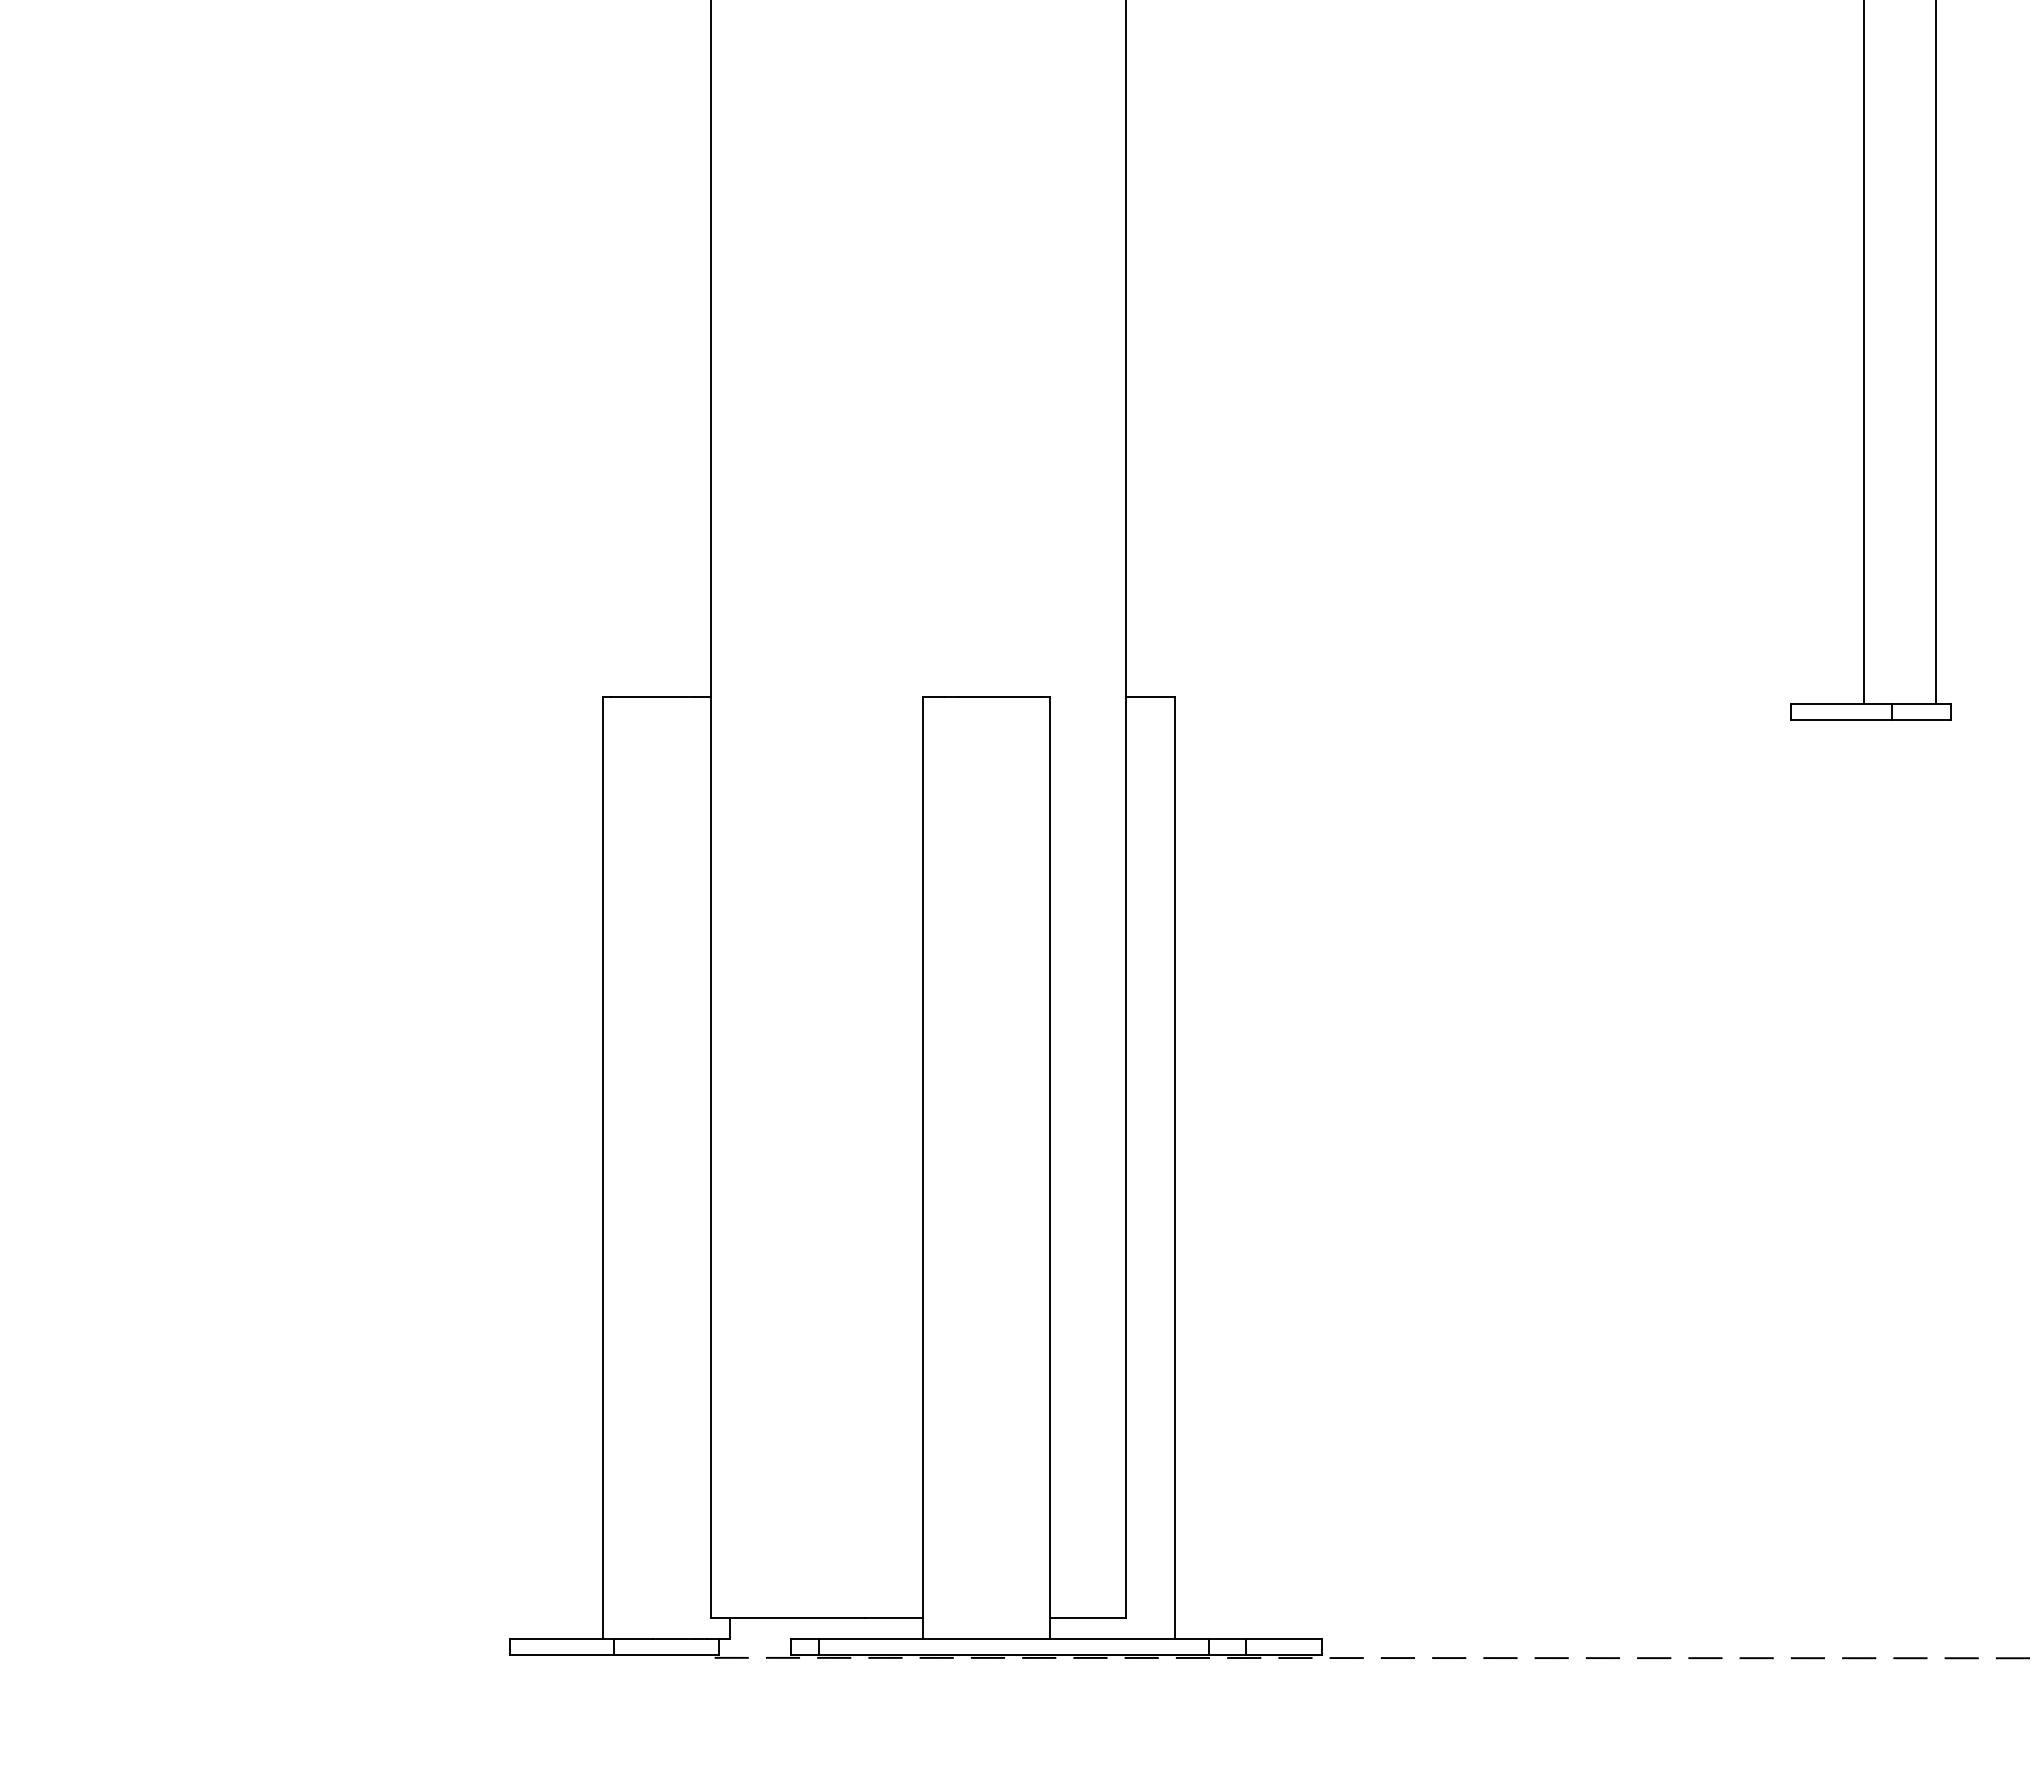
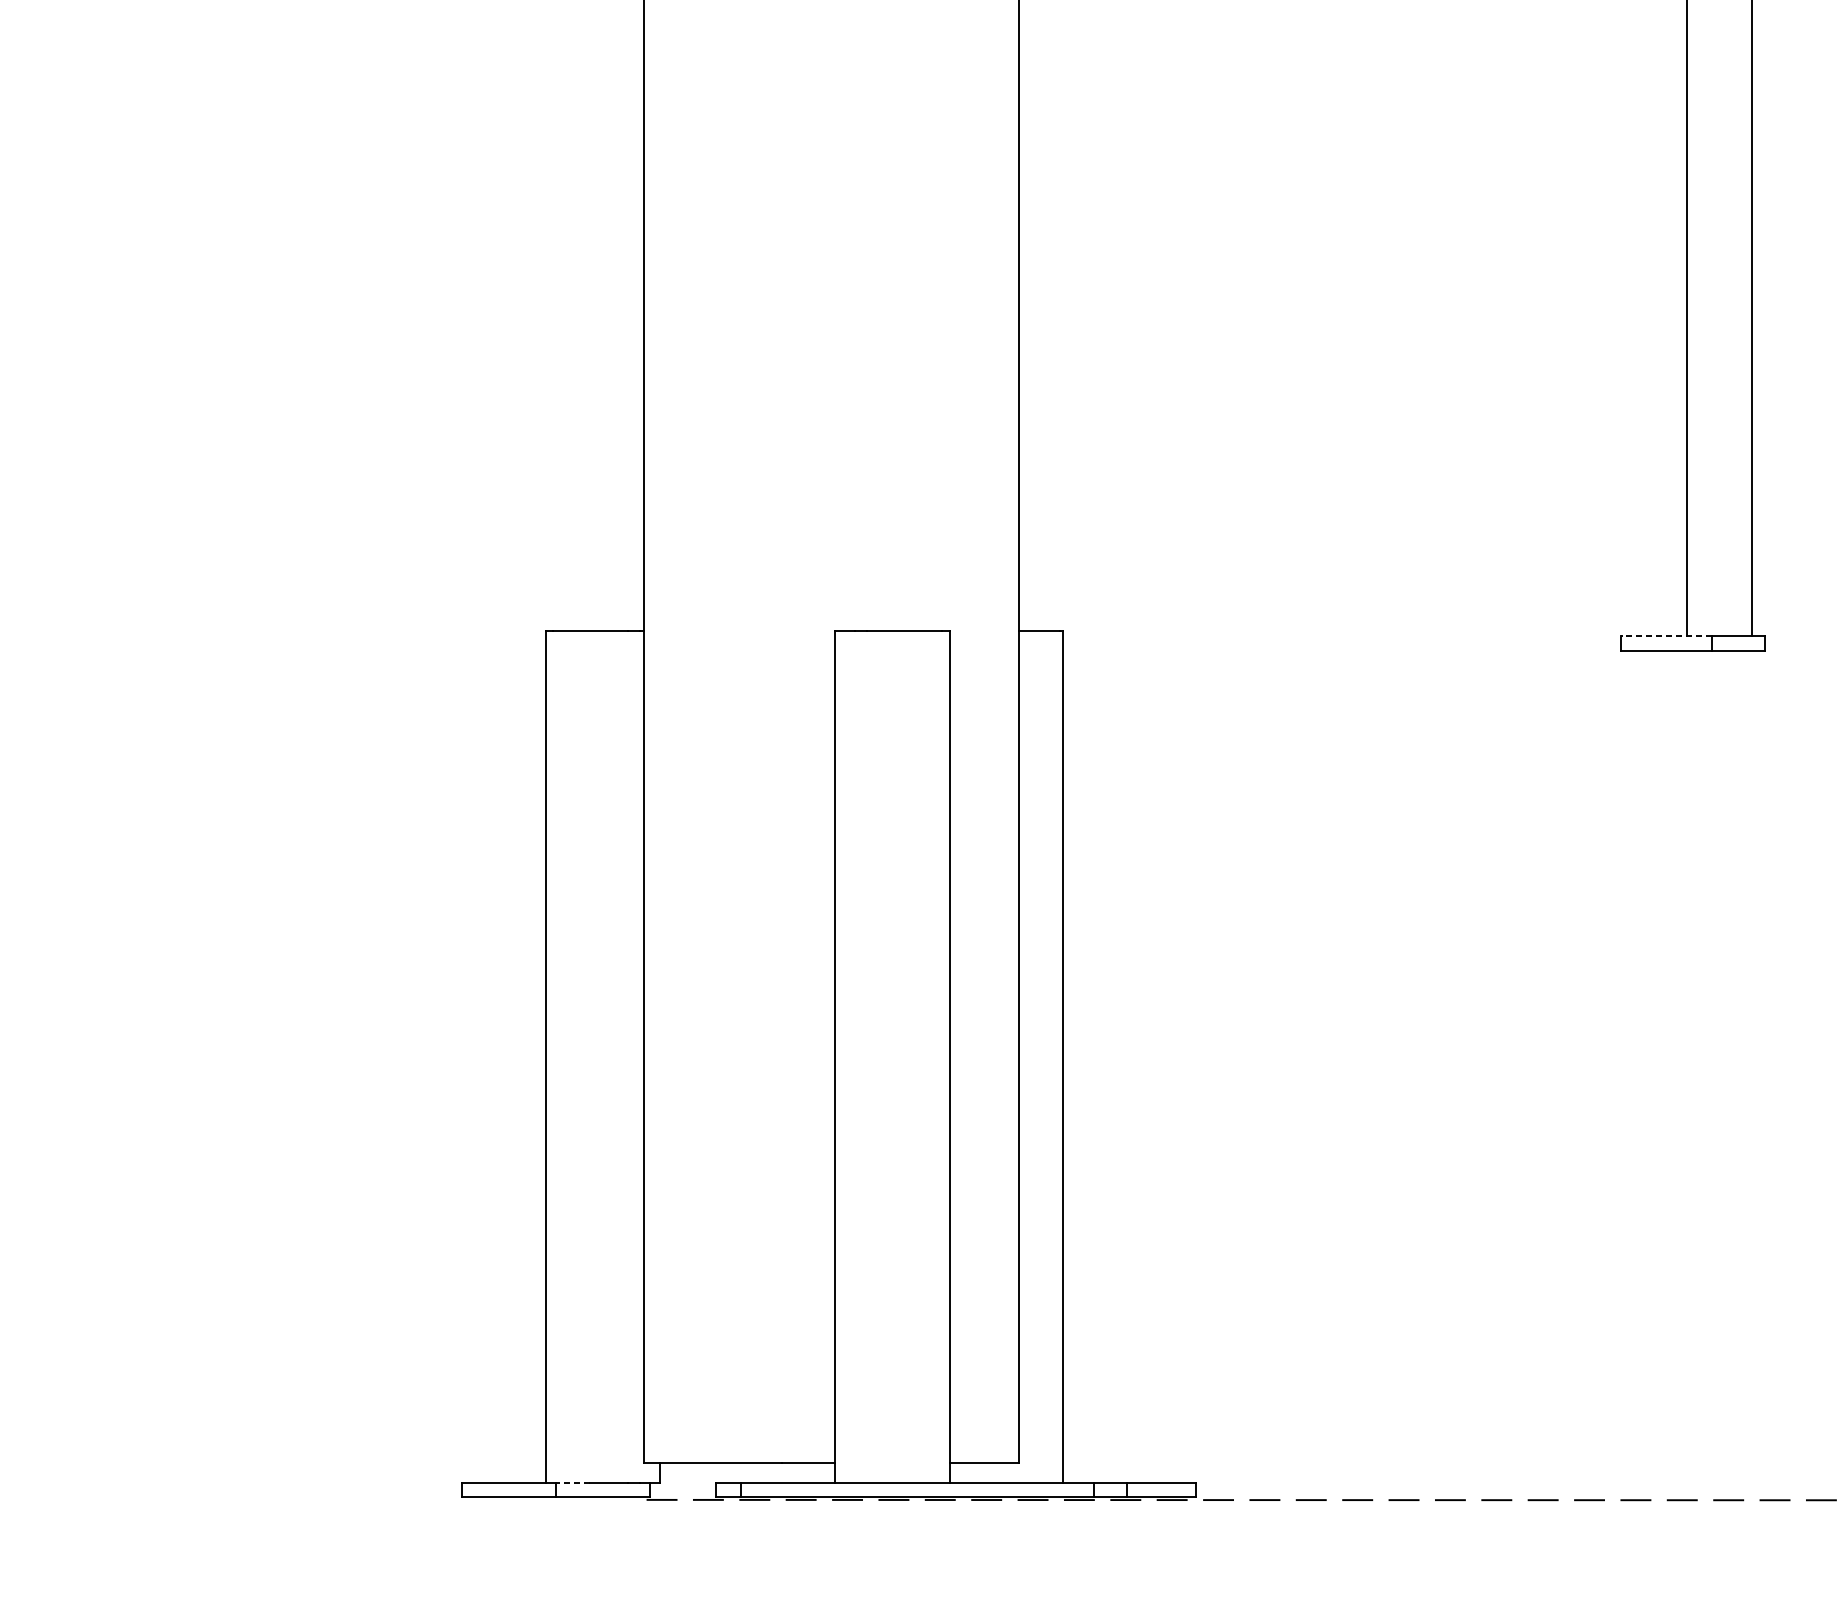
line: (1841, 703) -> (1666, 636), solid -> dashed
line: (632, 1639) -> (572, 1483), solid -> dashed

